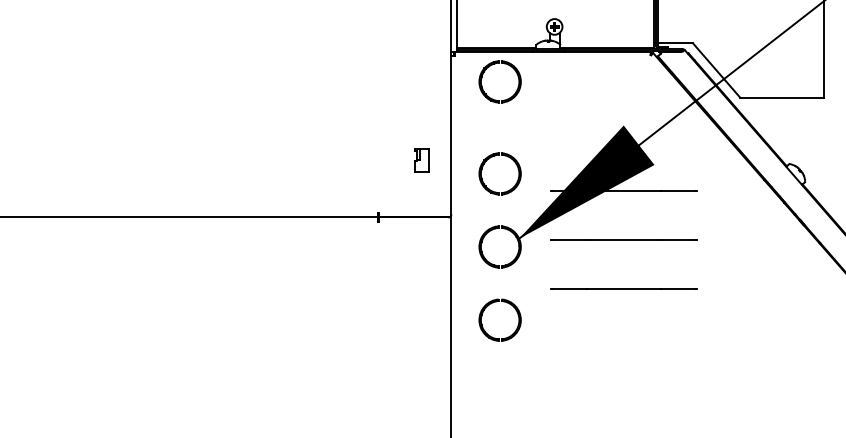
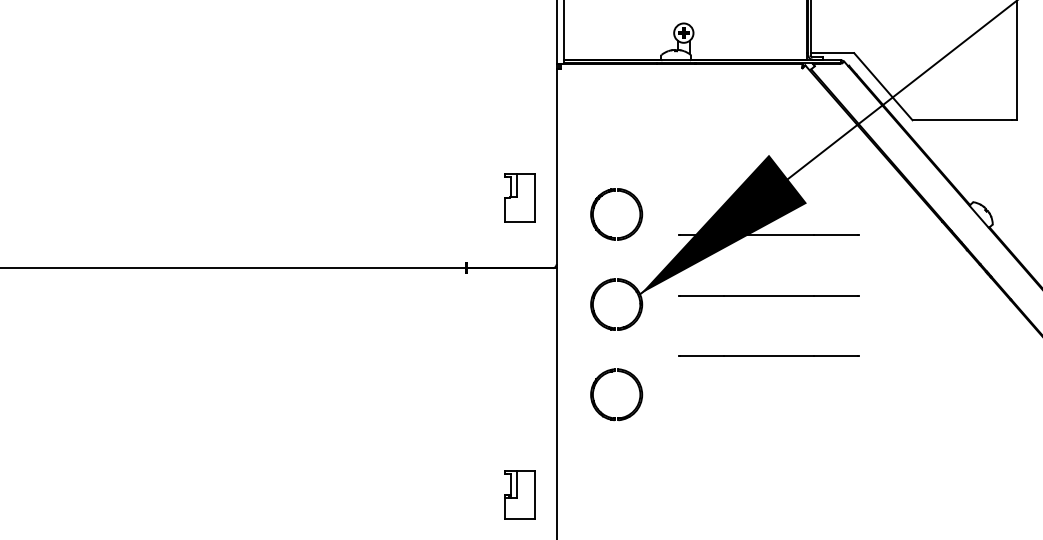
part: (489, 67) -> (603, 83), removed
part: (421, 160) -> (519, 197), size x1.67
part: (421, 401) -> (519, 495), added

